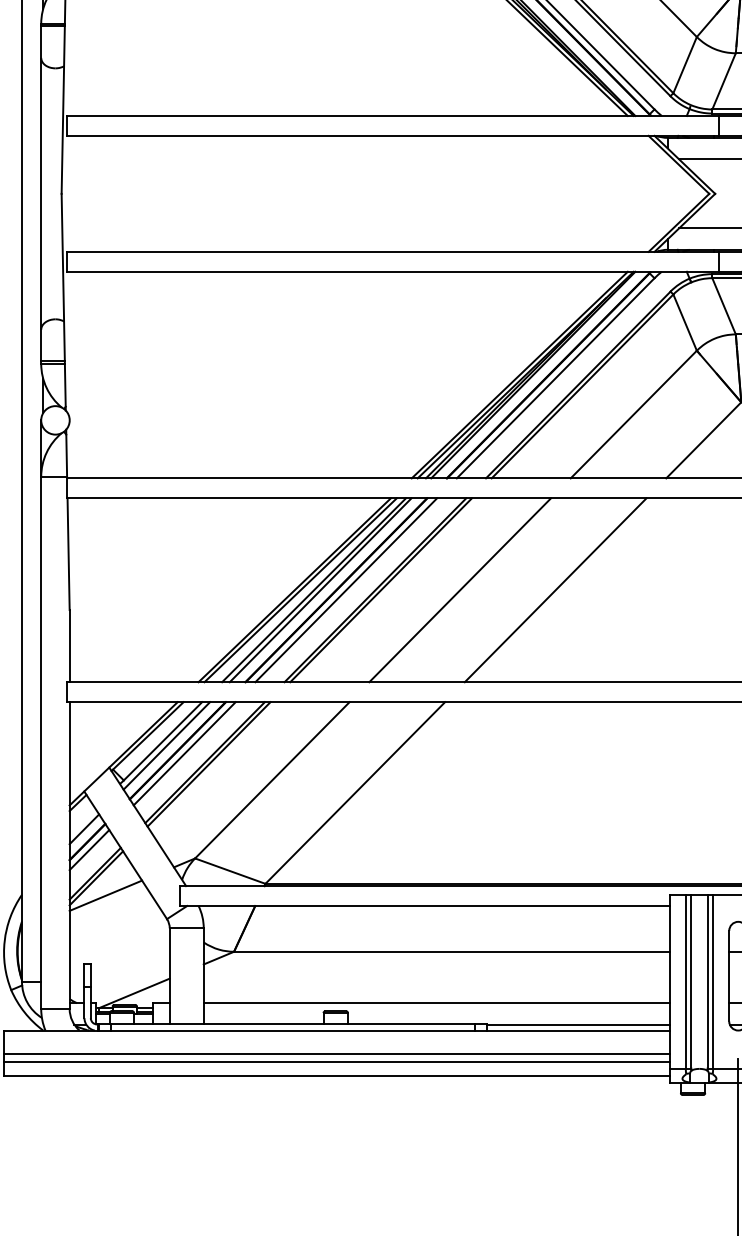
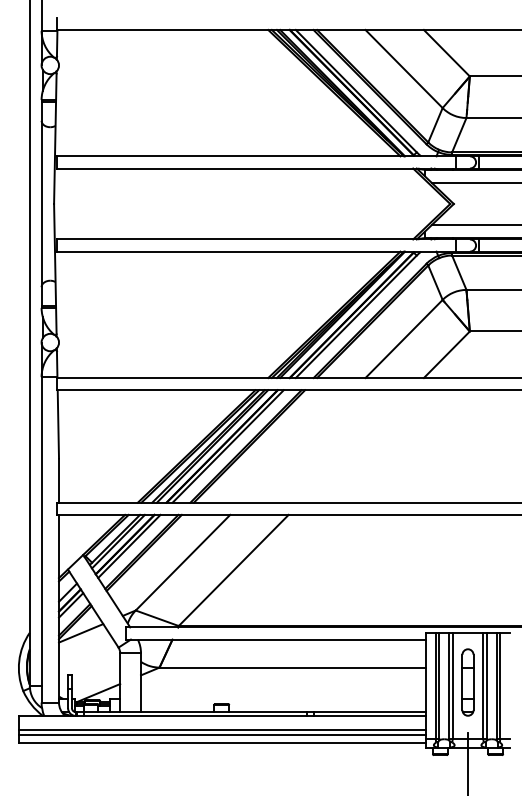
line: (459, 590) -> (297, 446), removed
line: (554, 590) -> (355, 446), removed
line: (436, 1003) -> (283, 699), removed

